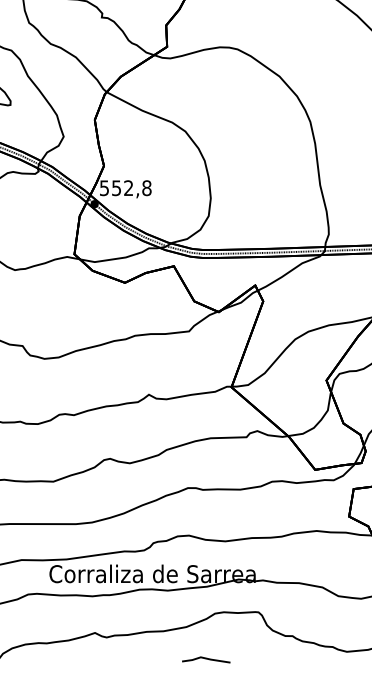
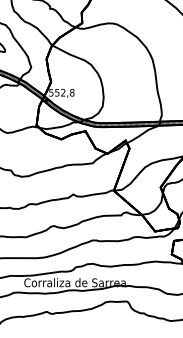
part: (206, 660) -> (101, 325), removed

